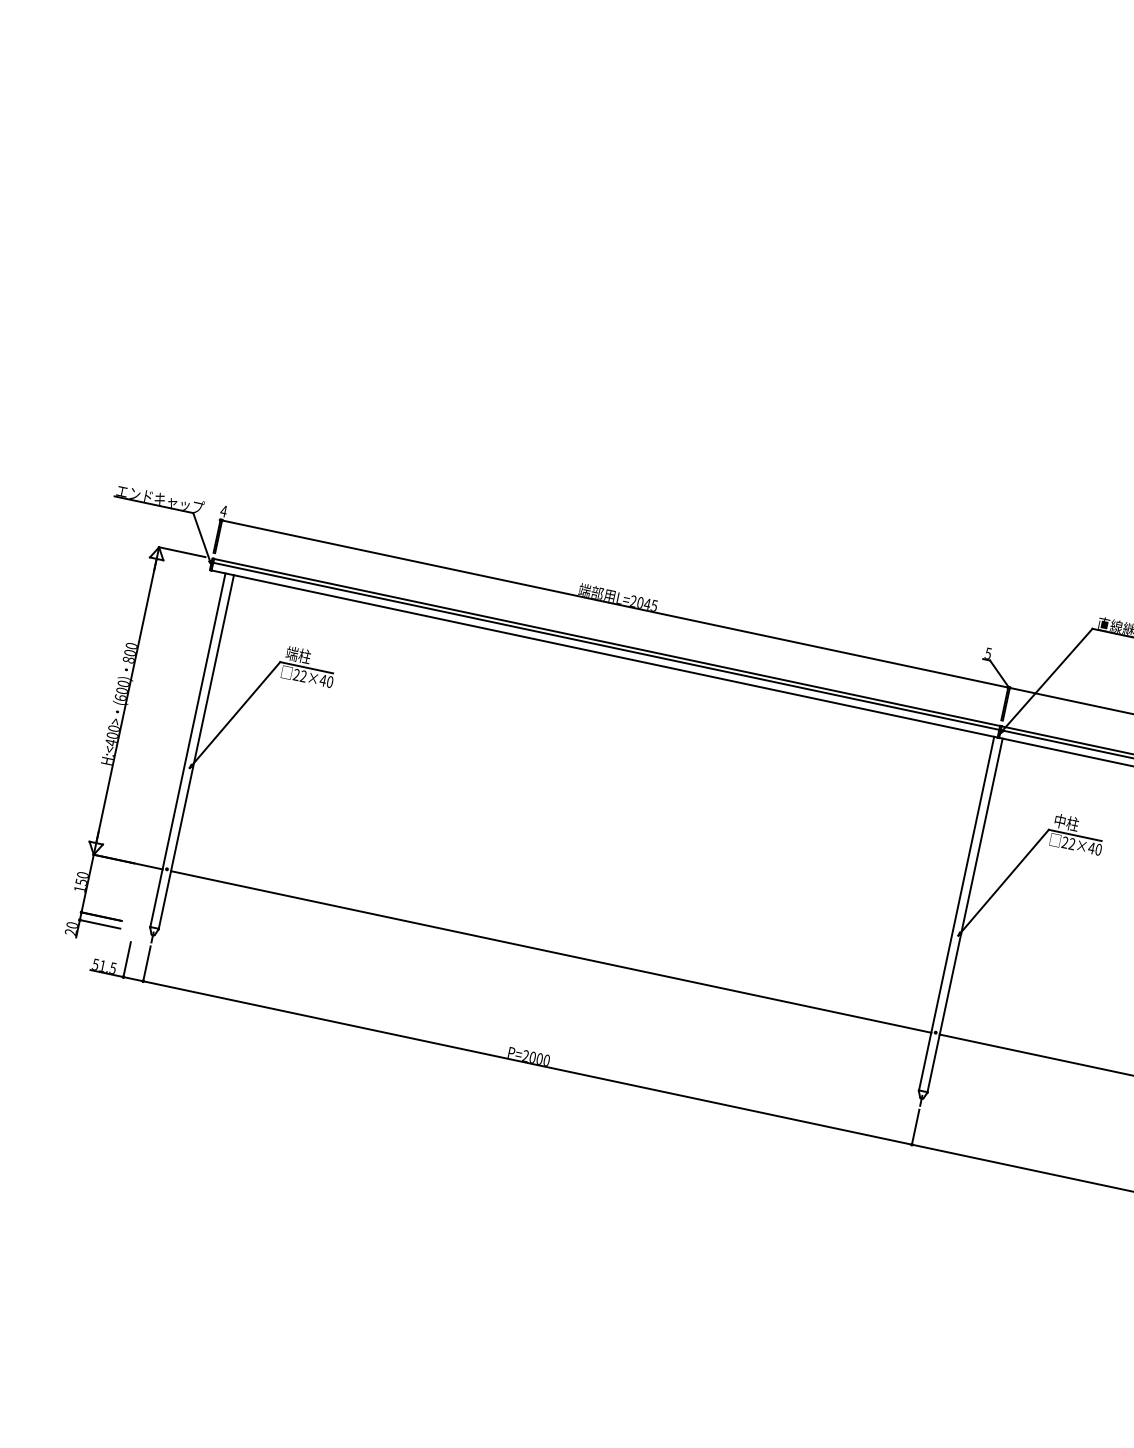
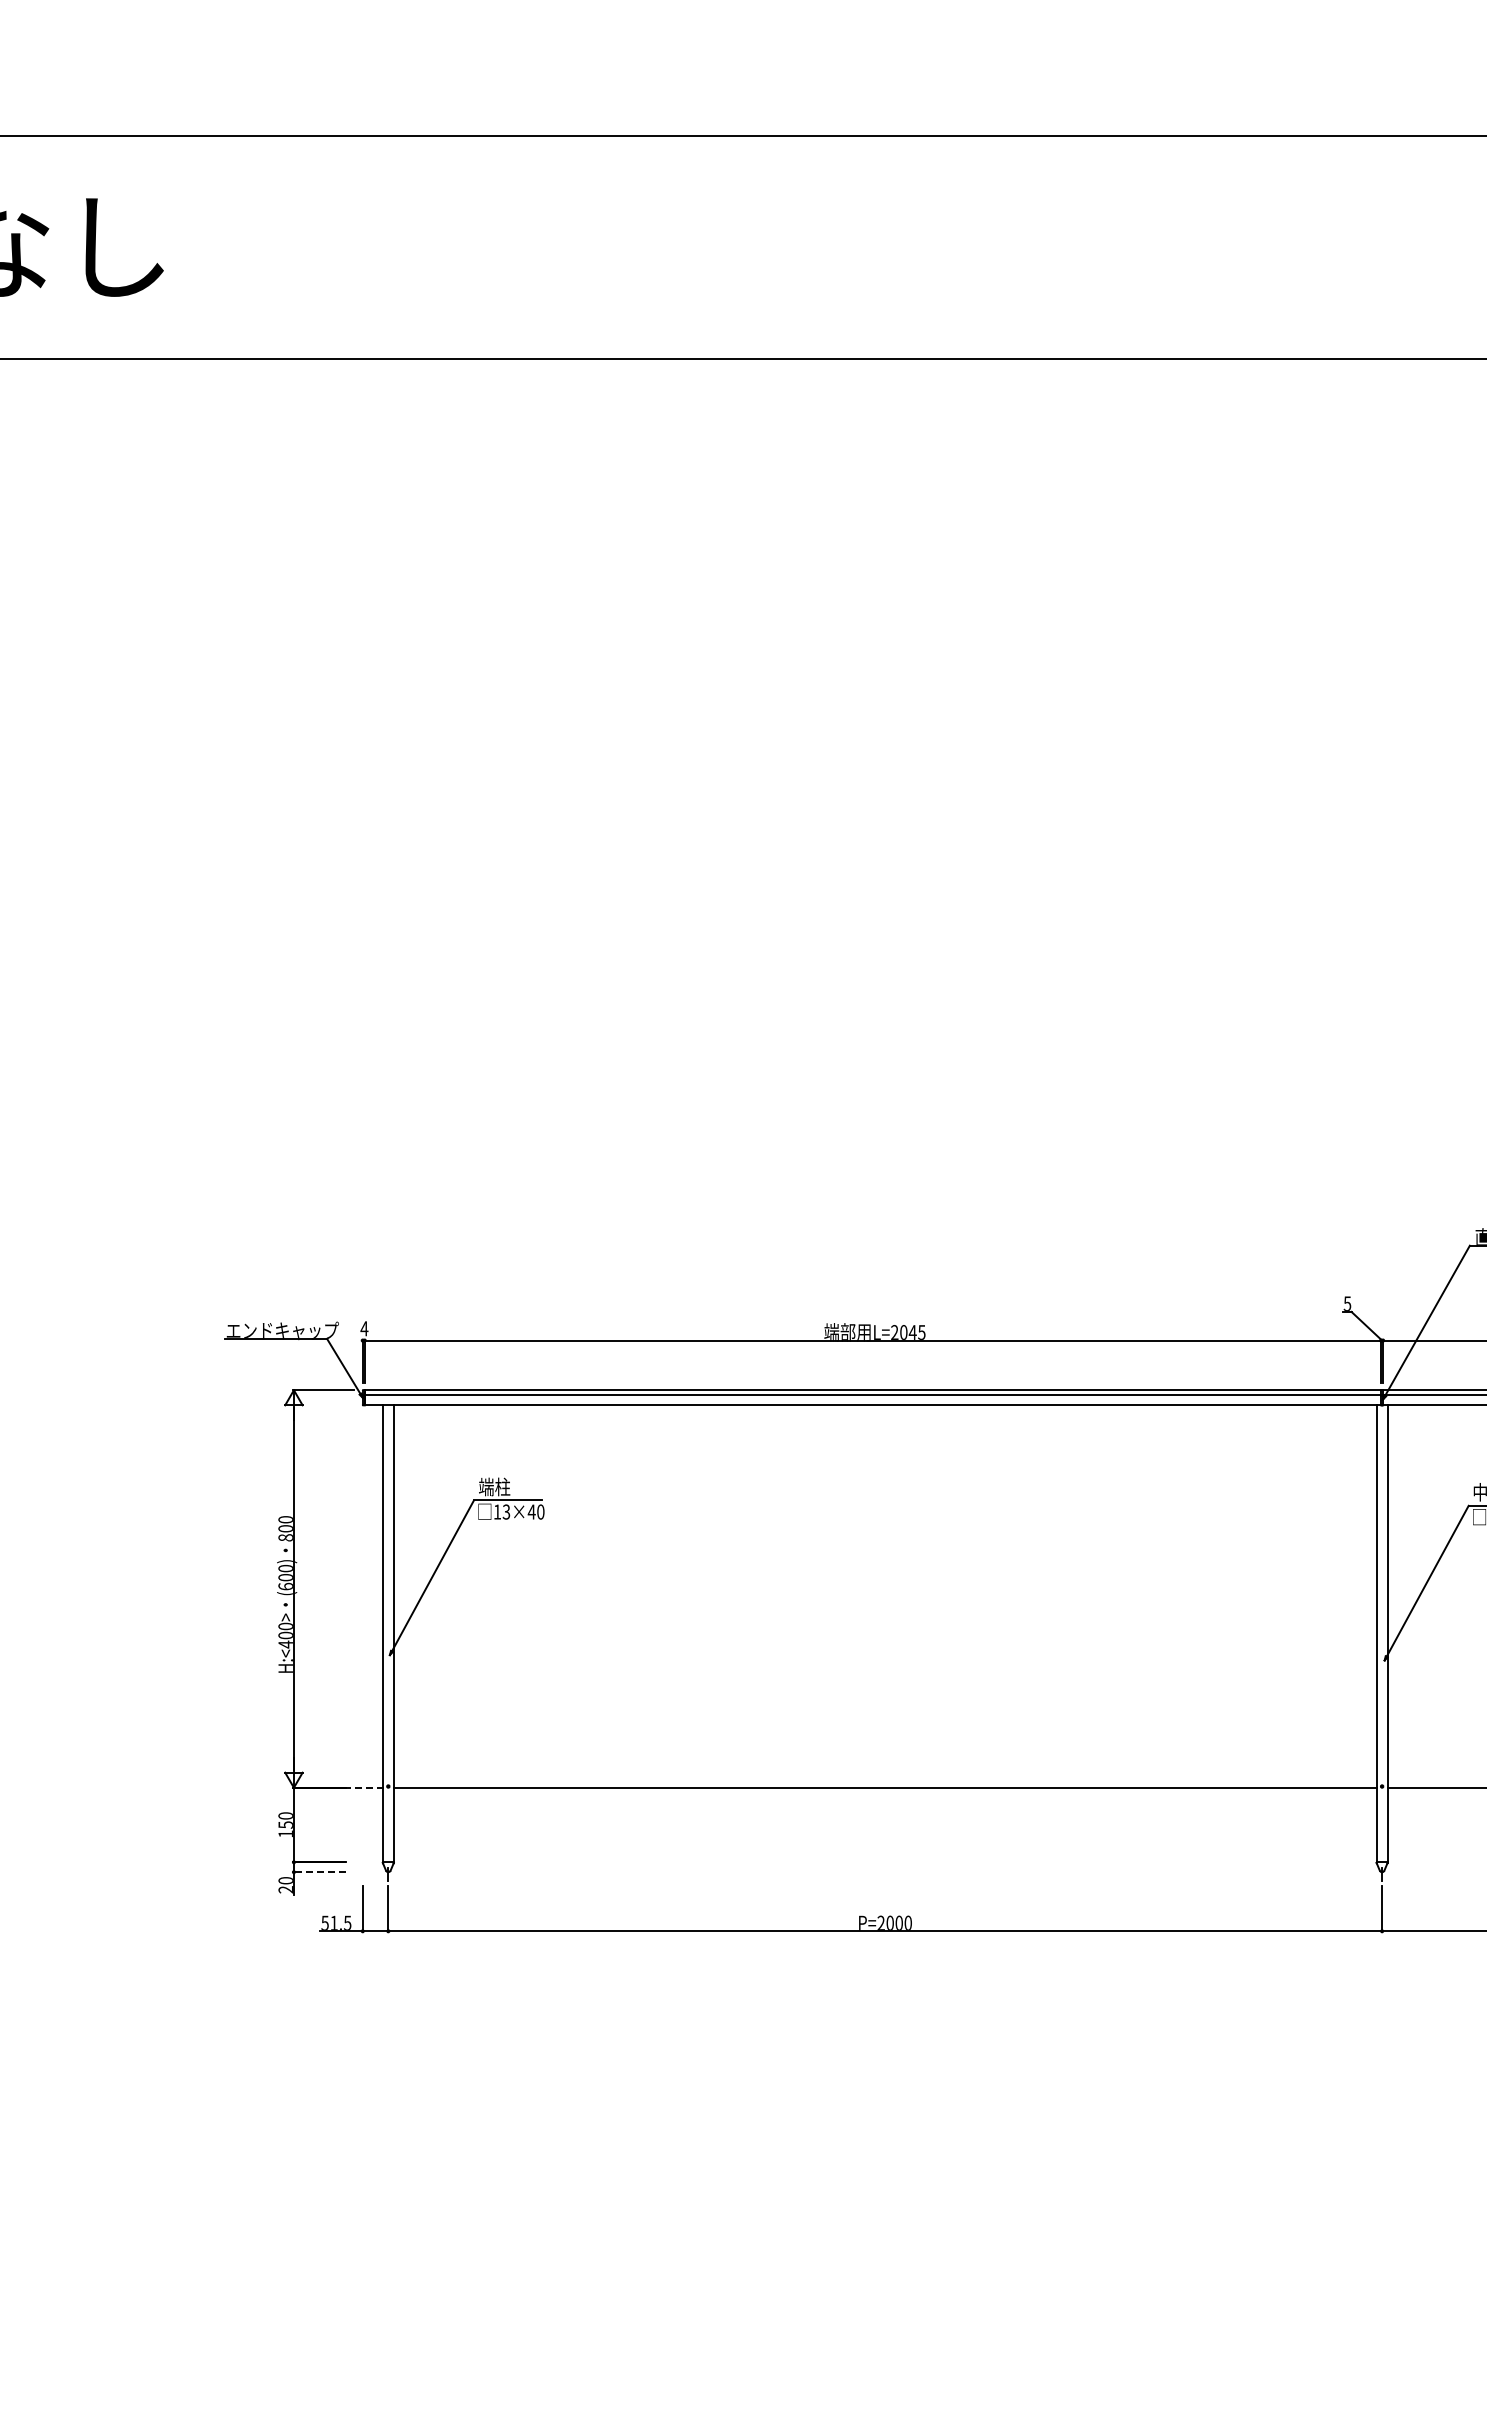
text: (299, 675) -> (501, 1511), 22×40 -> 13×40
line: (147, 865) -> (363, 1787), solid -> dashed
line: (99, 924) -> (319, 1872), solid -> dashed

